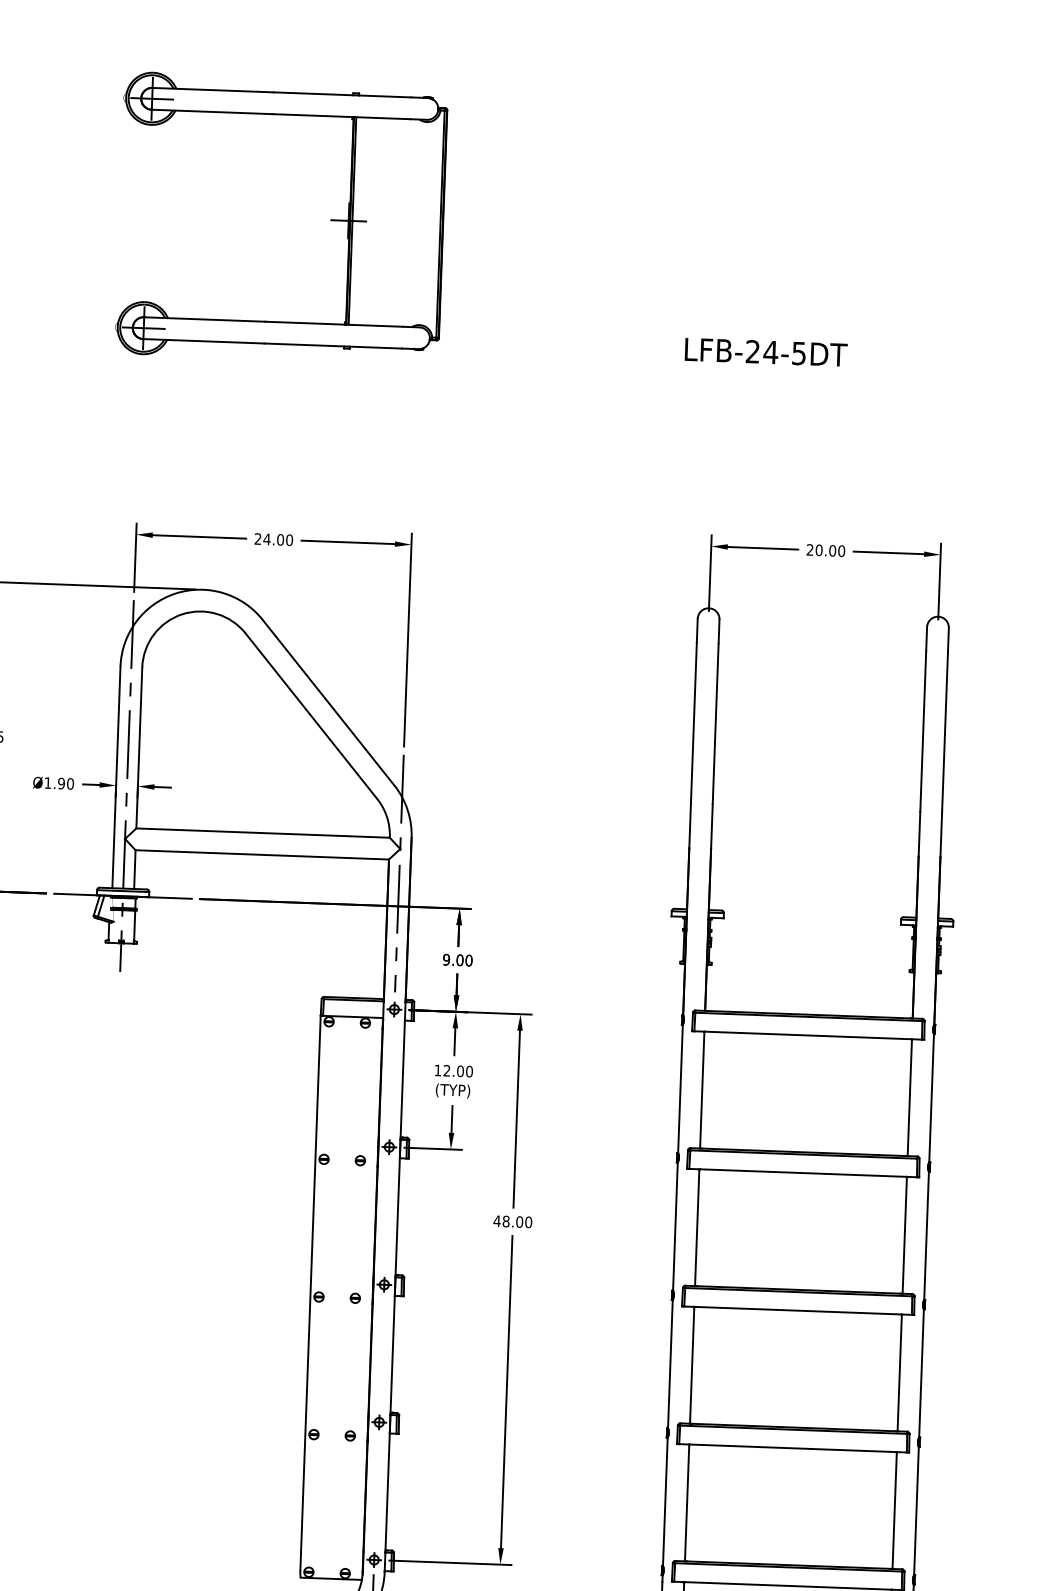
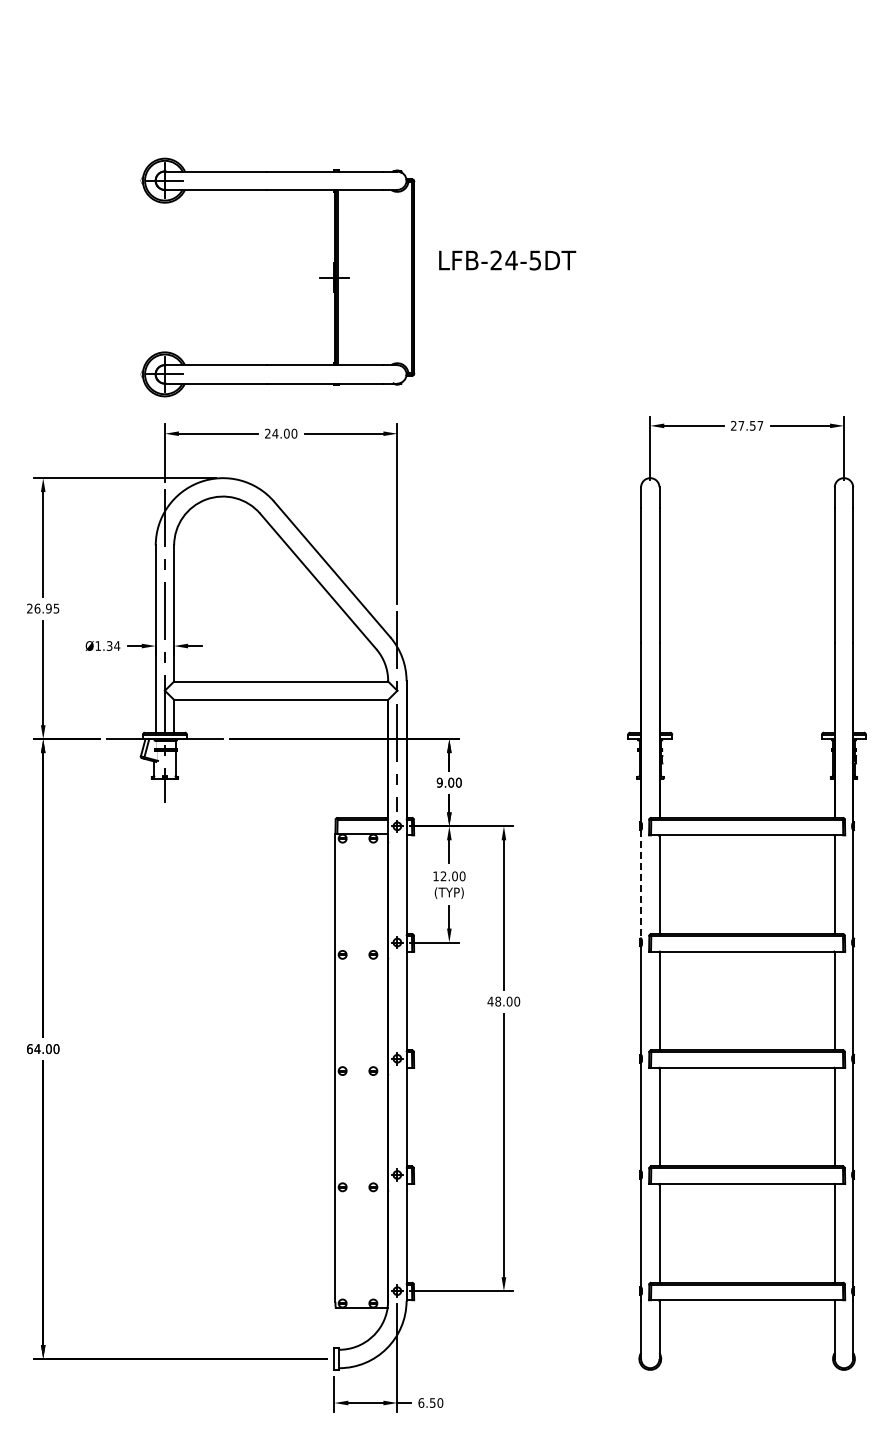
part: (331, 220) -> (319, 277), moved
text: (766, 352) -> (507, 260), moved
text: (829, 550) -> (750, 425), 20.00 -> 27.57
text: (66, 783) -> (113, 645), Ø1.90 -> Ø1.34
line: (680, 1089) -> (641, 884), solid -> dashed

